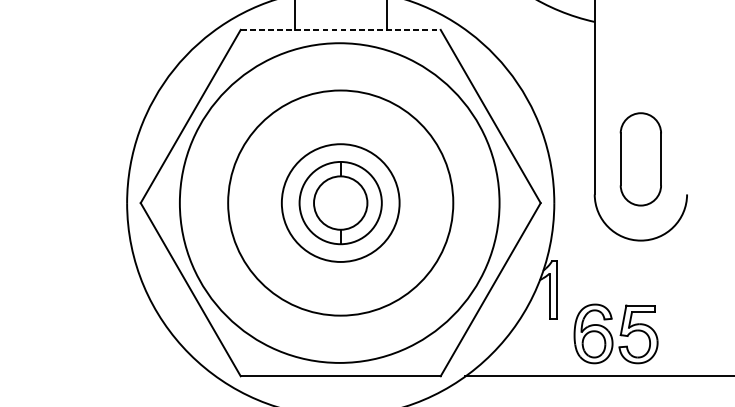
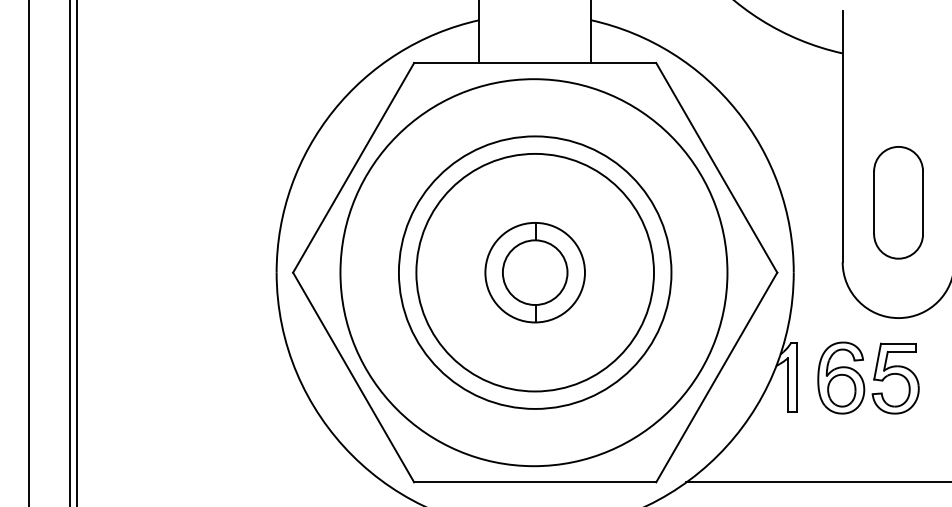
line: (340, 30) -> (535, 63), dashed -> solid
part: (640, 159) -> (898, 202), moved
circle: (340, 202) -> (534, 272), size x1.67
part: (616, 333) -> (868, 377), moved

